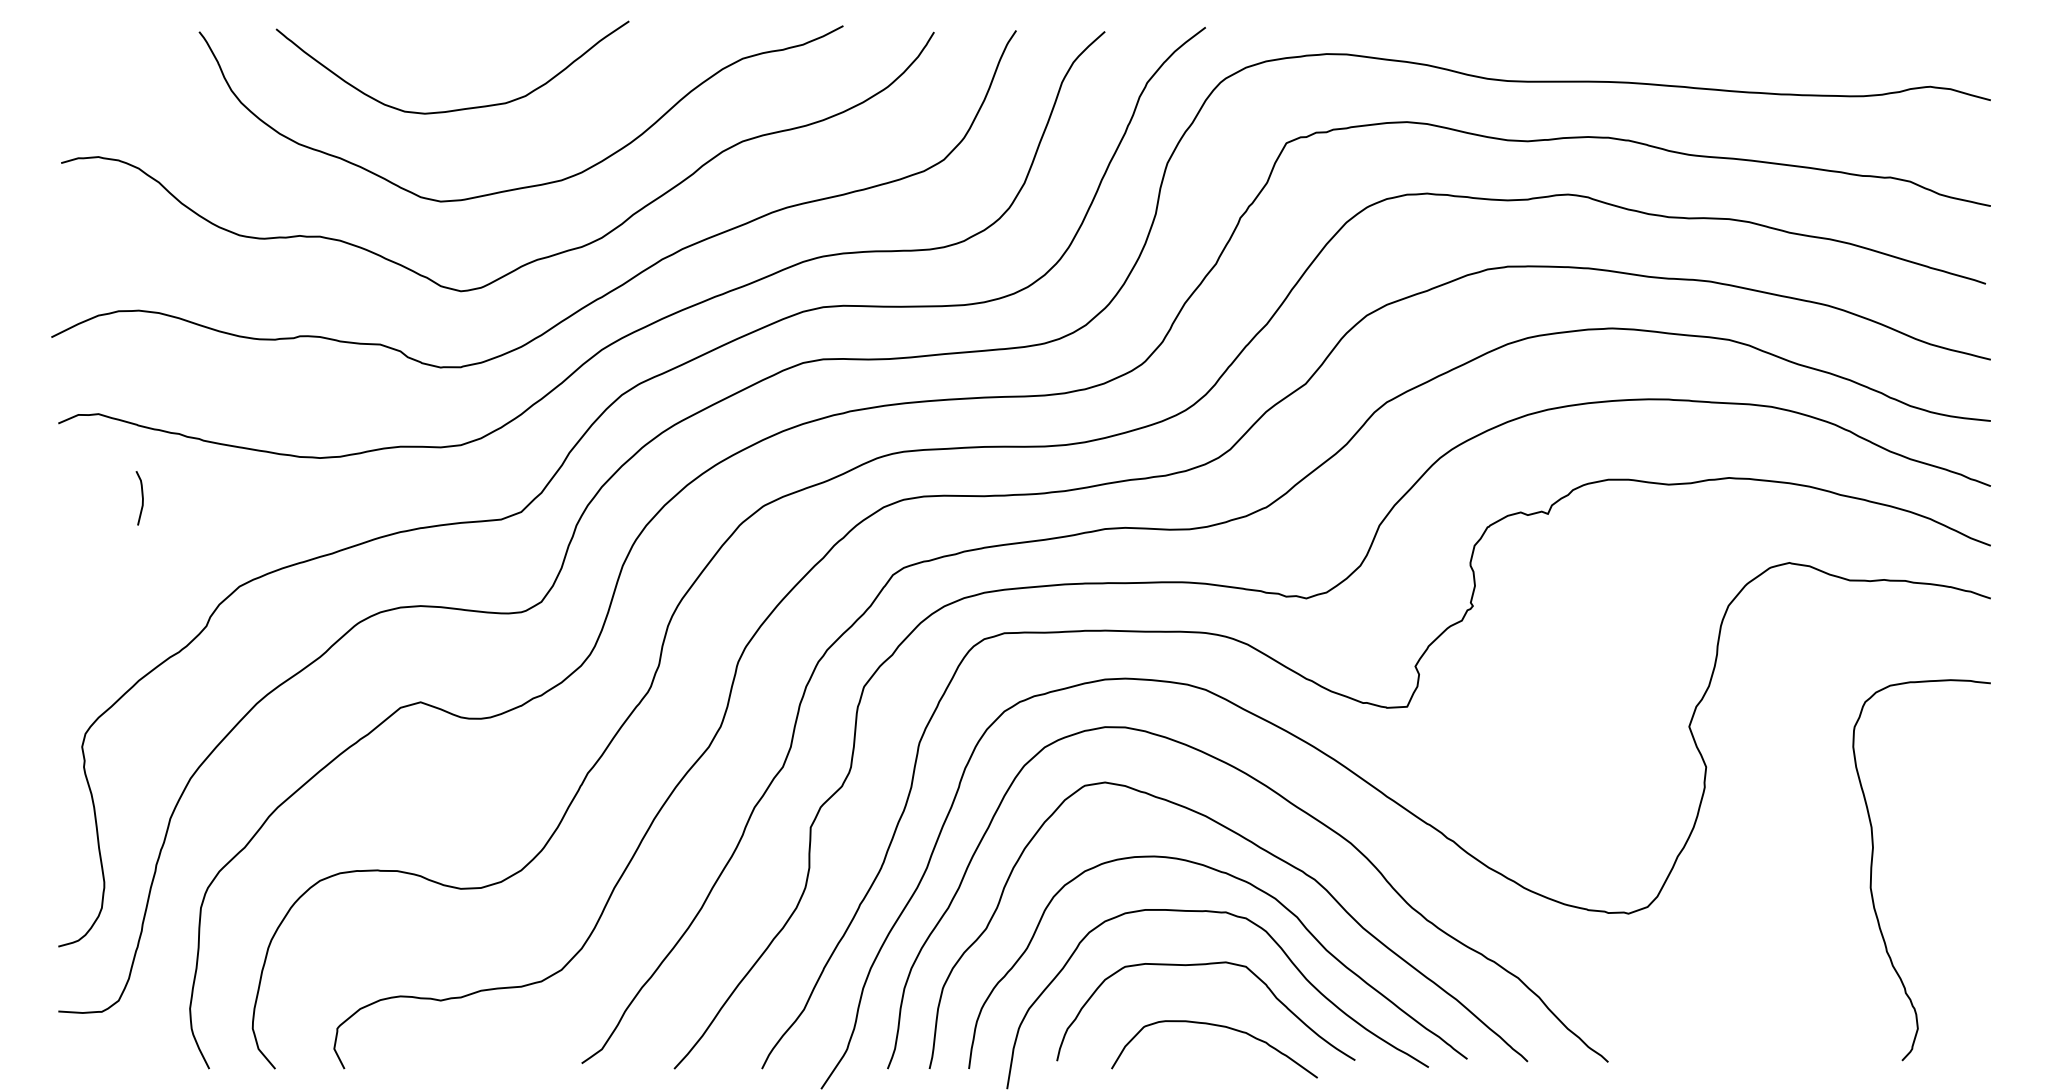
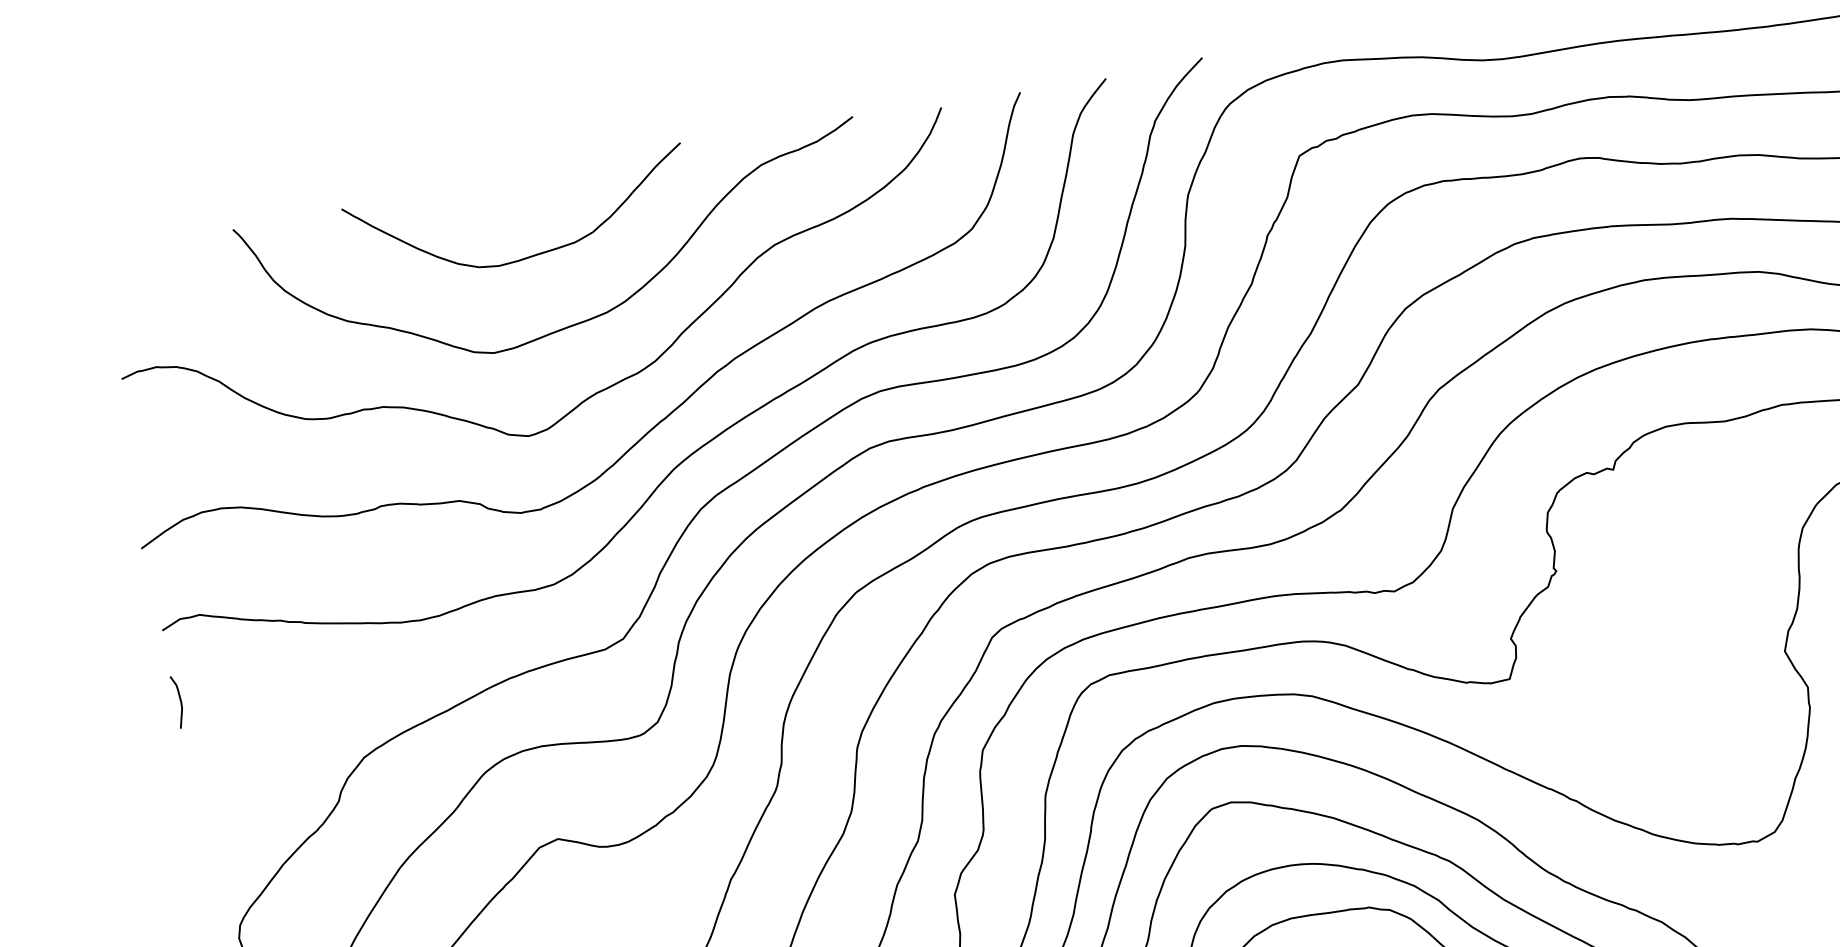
curve: (460, 108) -> (532, 254), moved
curve: (141, 496) -> (179, 700), moved

